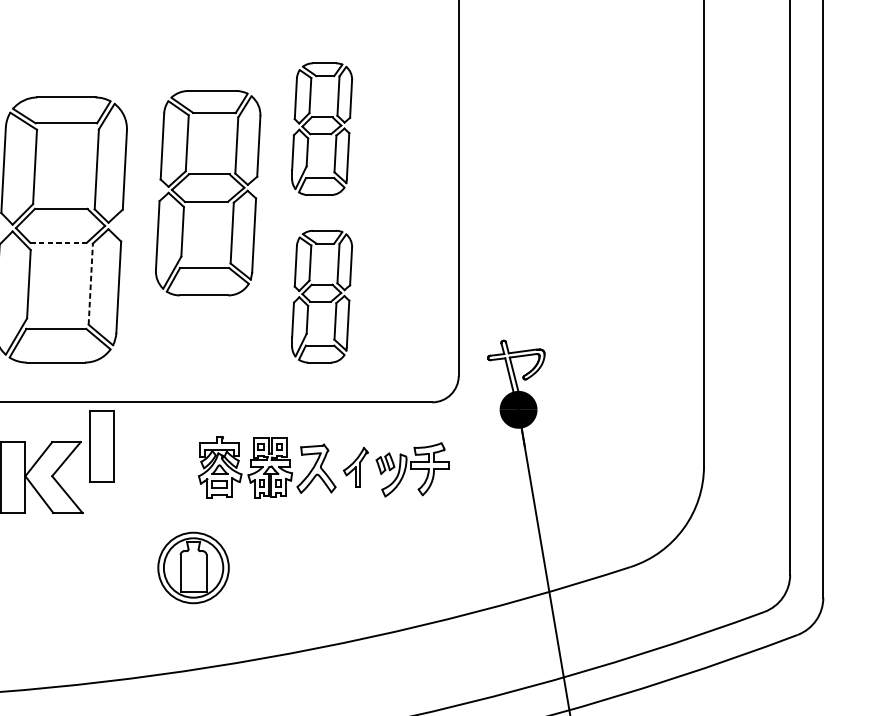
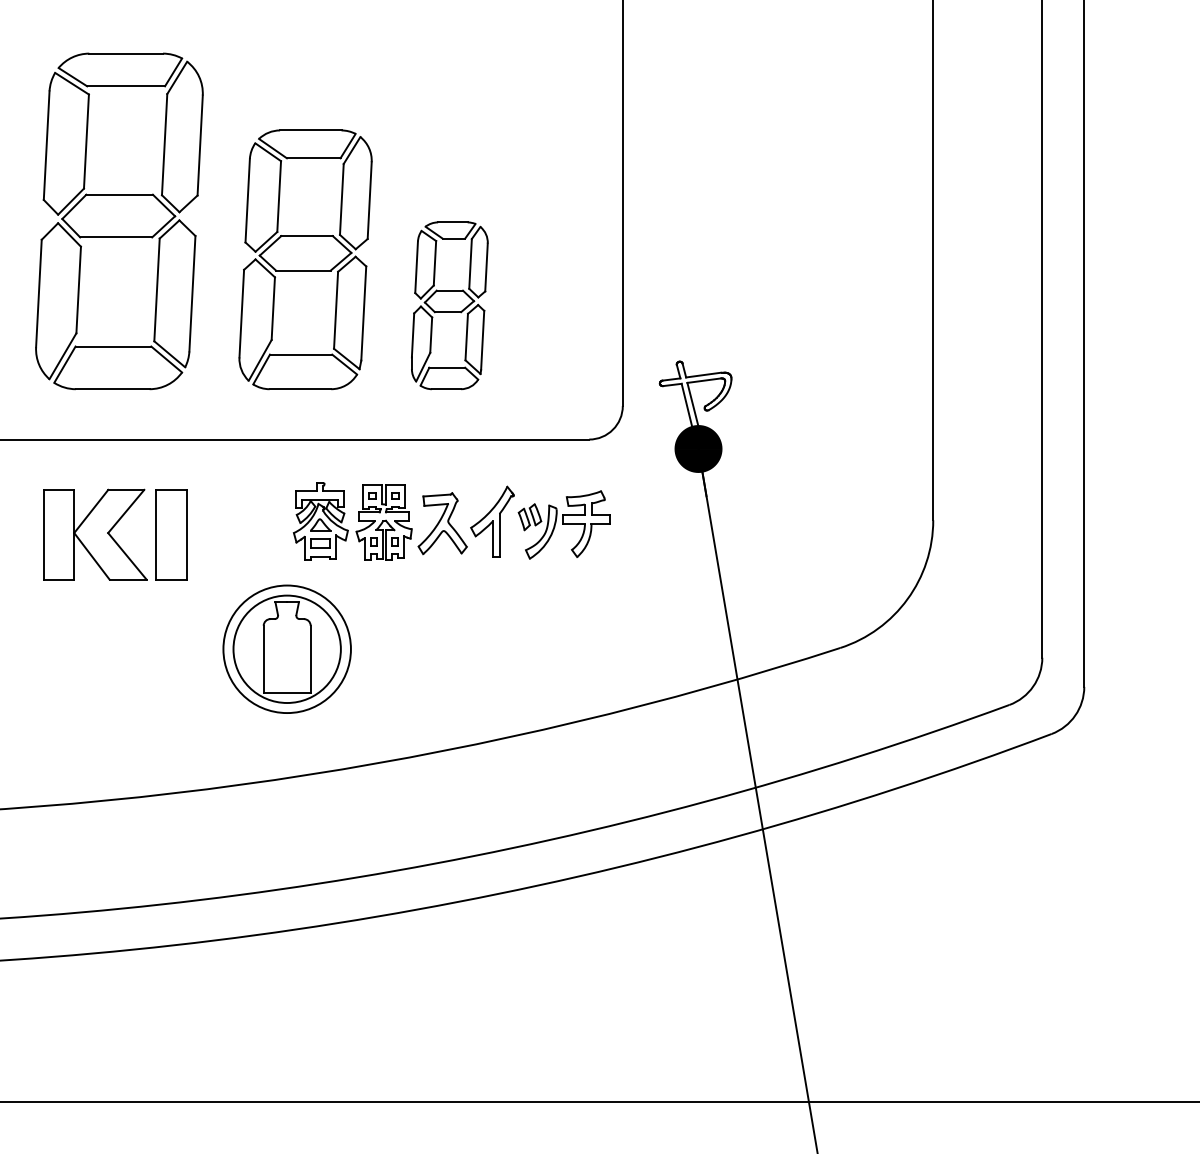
part: (321, 128) -> (449, 93), removed
part: (208, 192) -> (305, 259), moved
line: (58, 242) -> (116, 237), dashed -> solid
line: (91, 283) -> (157, 289), dashed -> solid
part: (102, 446) -> (171, 534), moved
part: (355, 467) -> (492, 521), size x1.43
part: (193, 567) -> (286, 648), size x1.43

